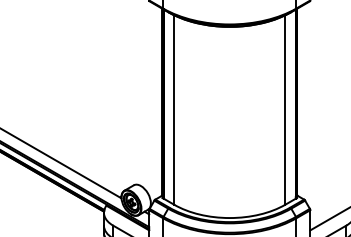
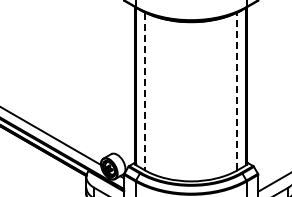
line: (173, 110) -> (144, 91), solid -> dashed
line: (285, 110) -> (237, 91), solid -> dashed

